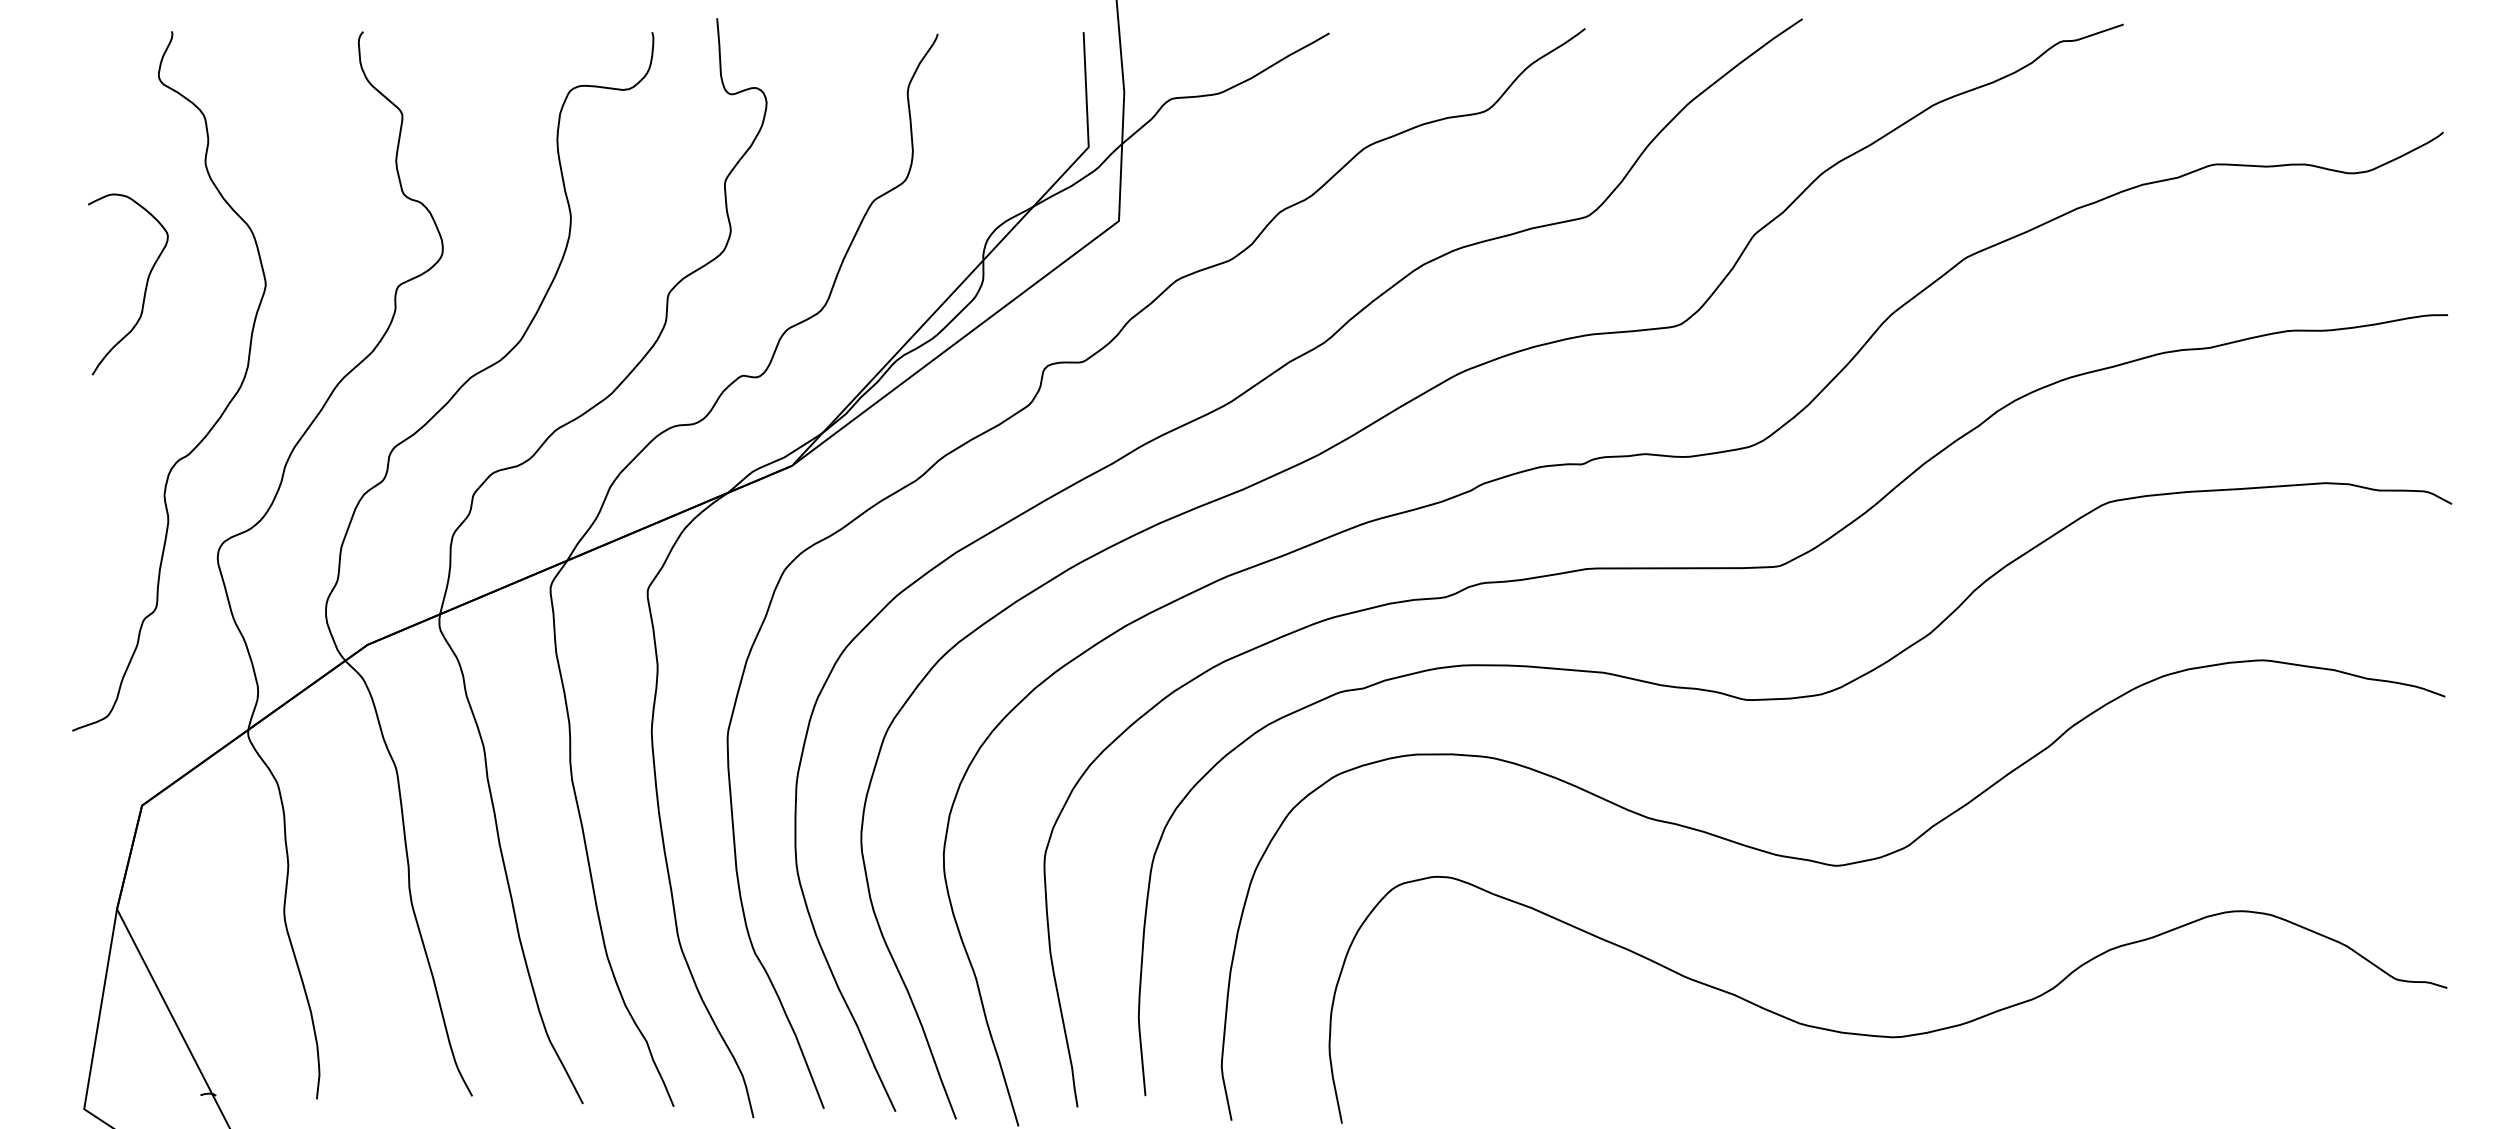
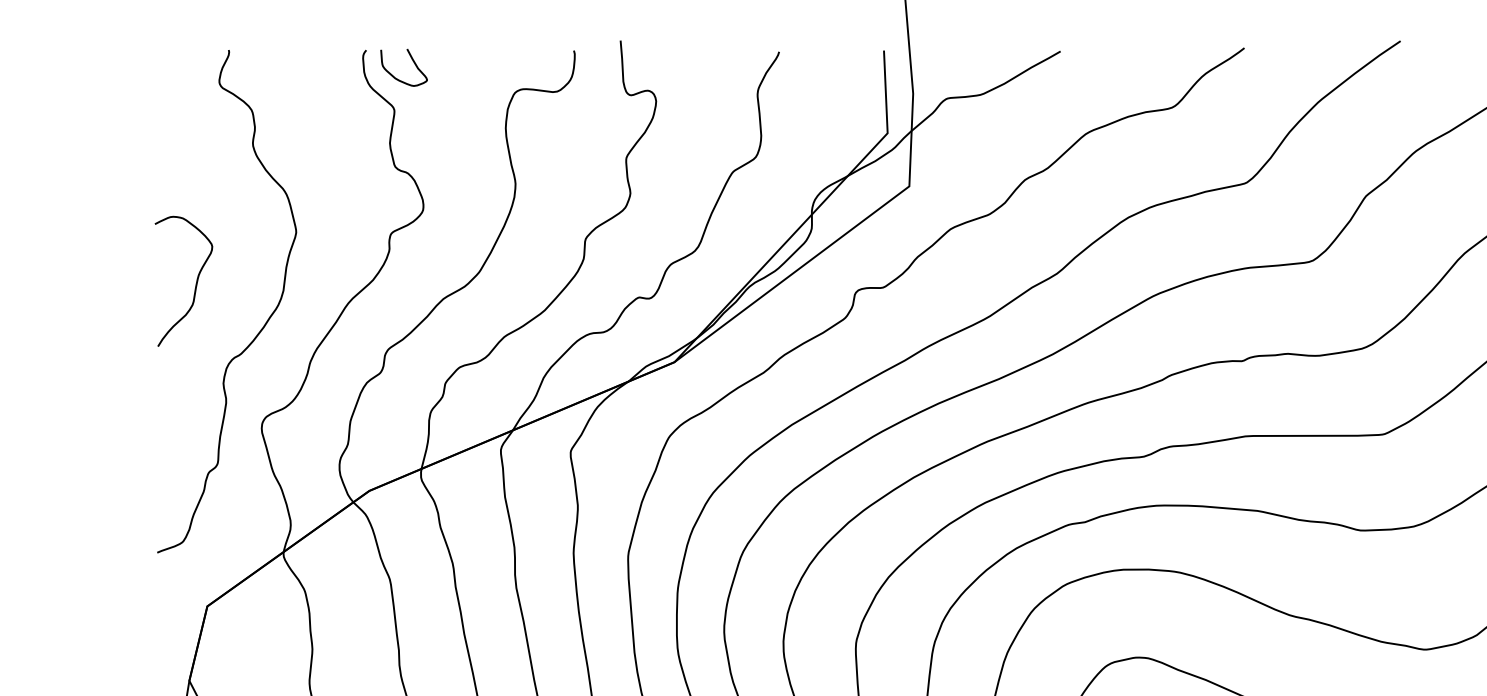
curve: (427, 46) -> (412, 60), added
curve: (145, 285) -> (196, 282), moved

